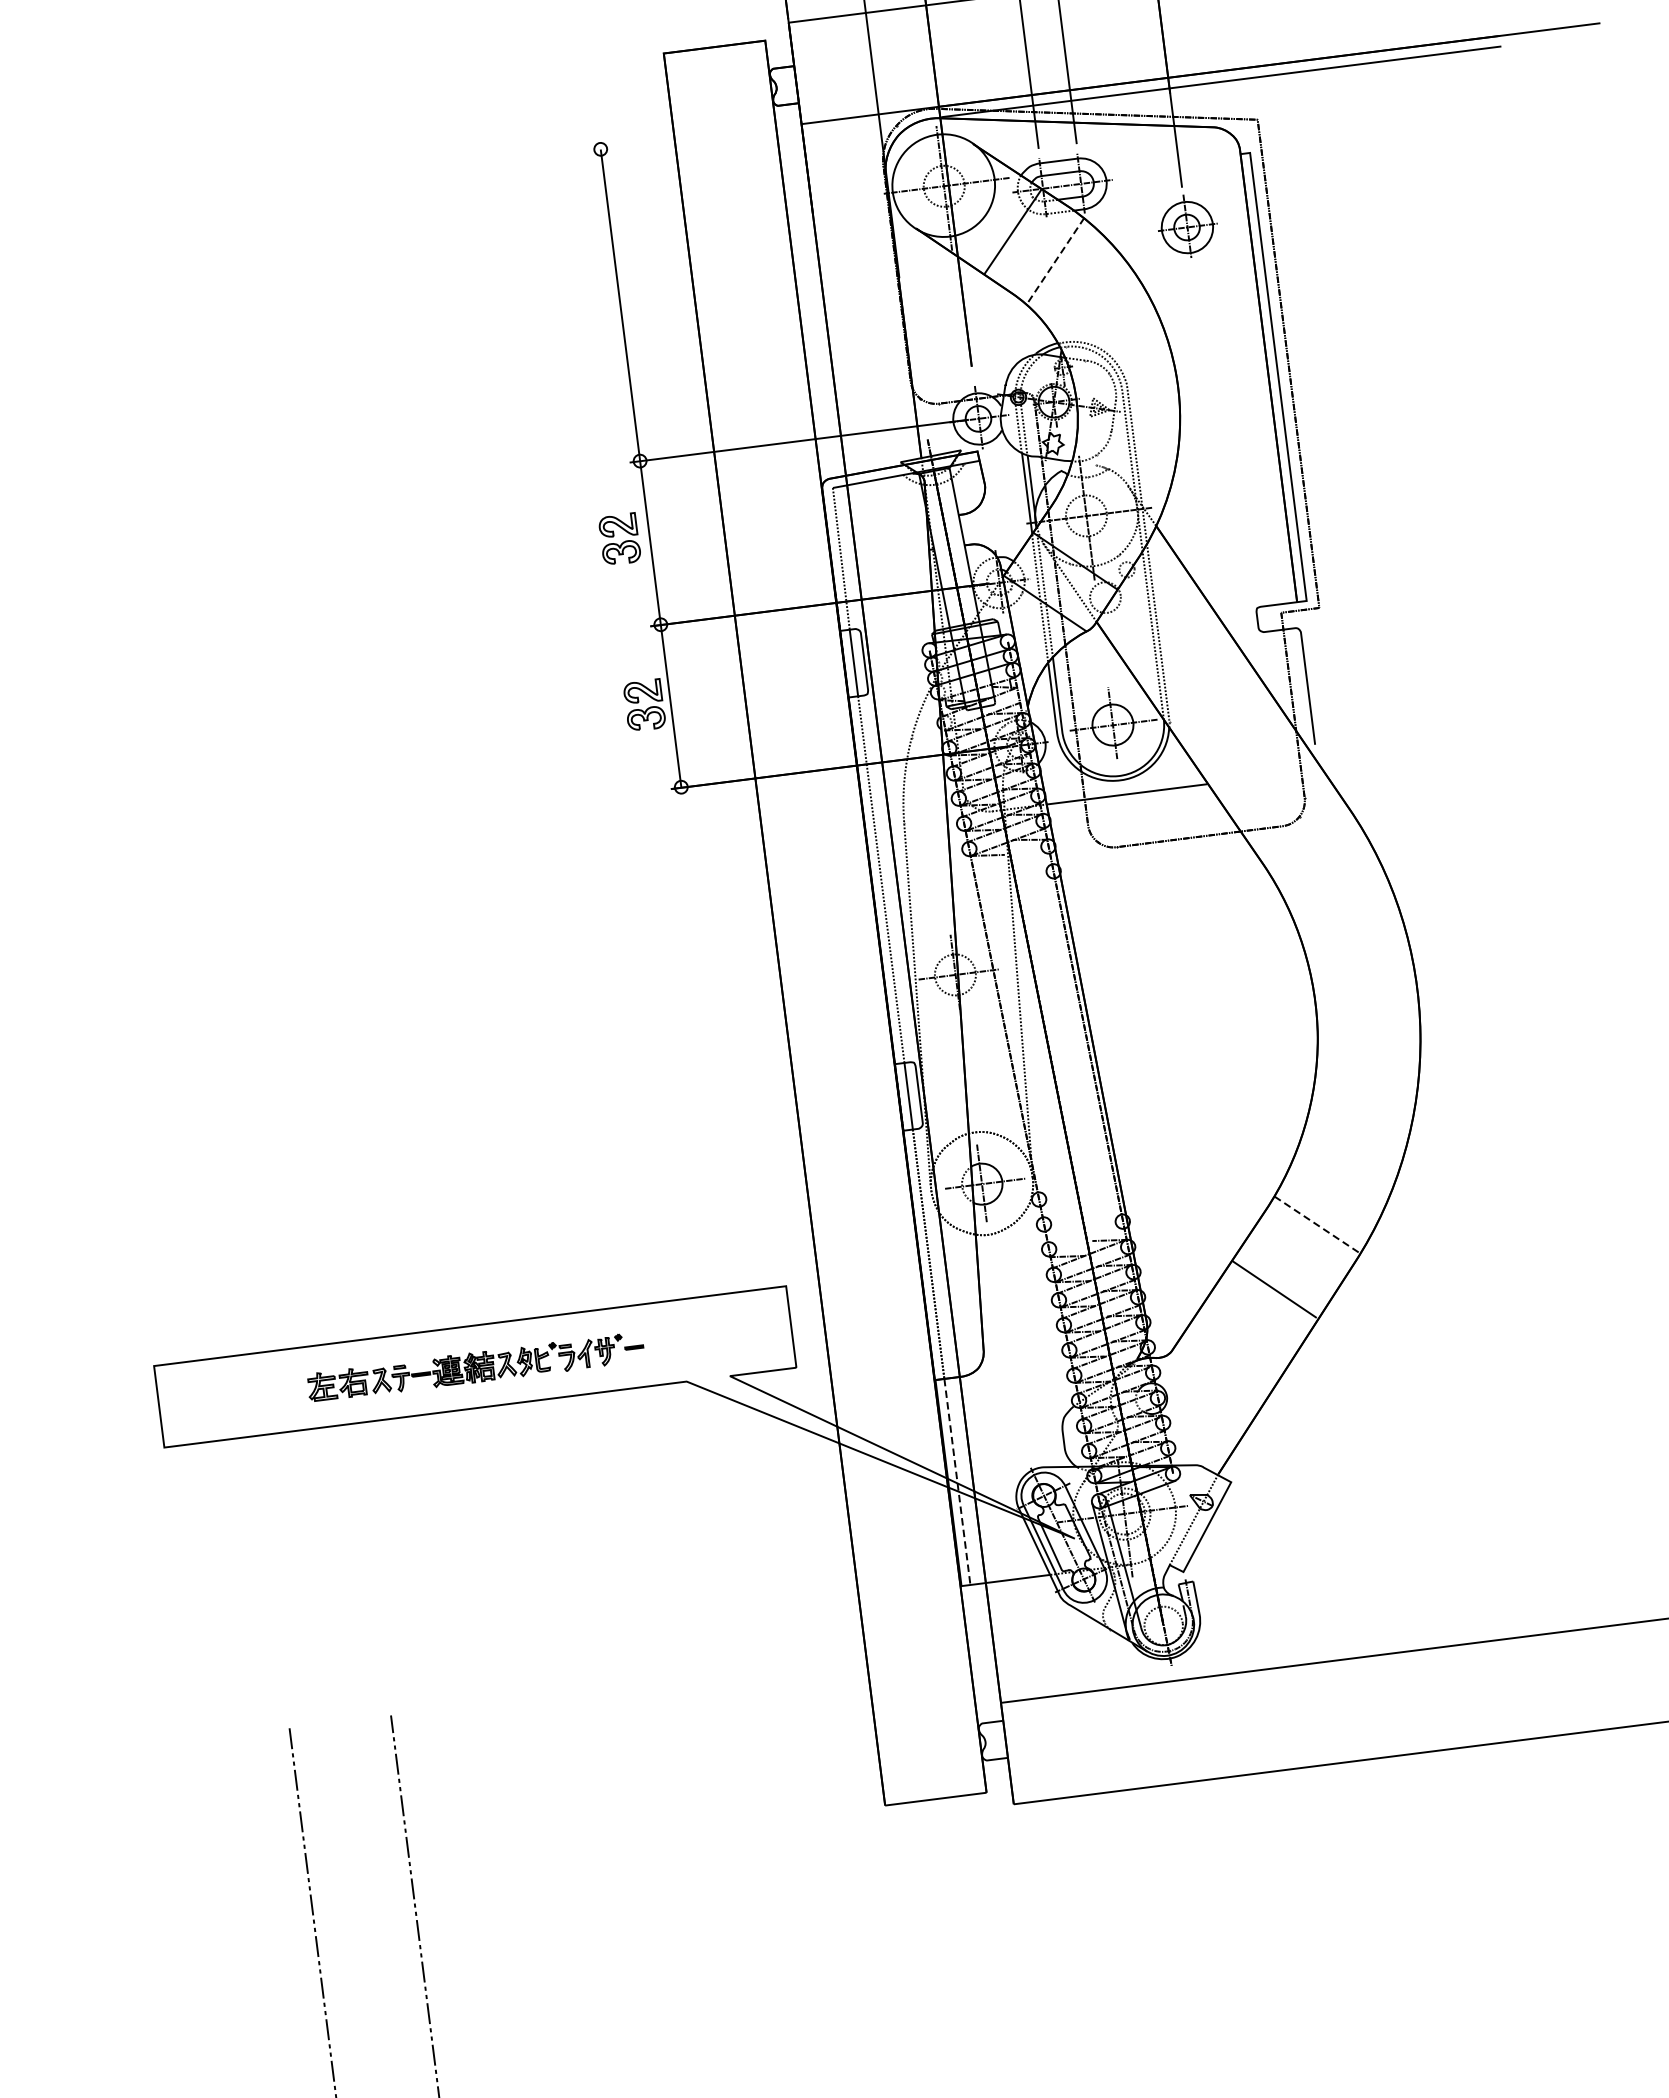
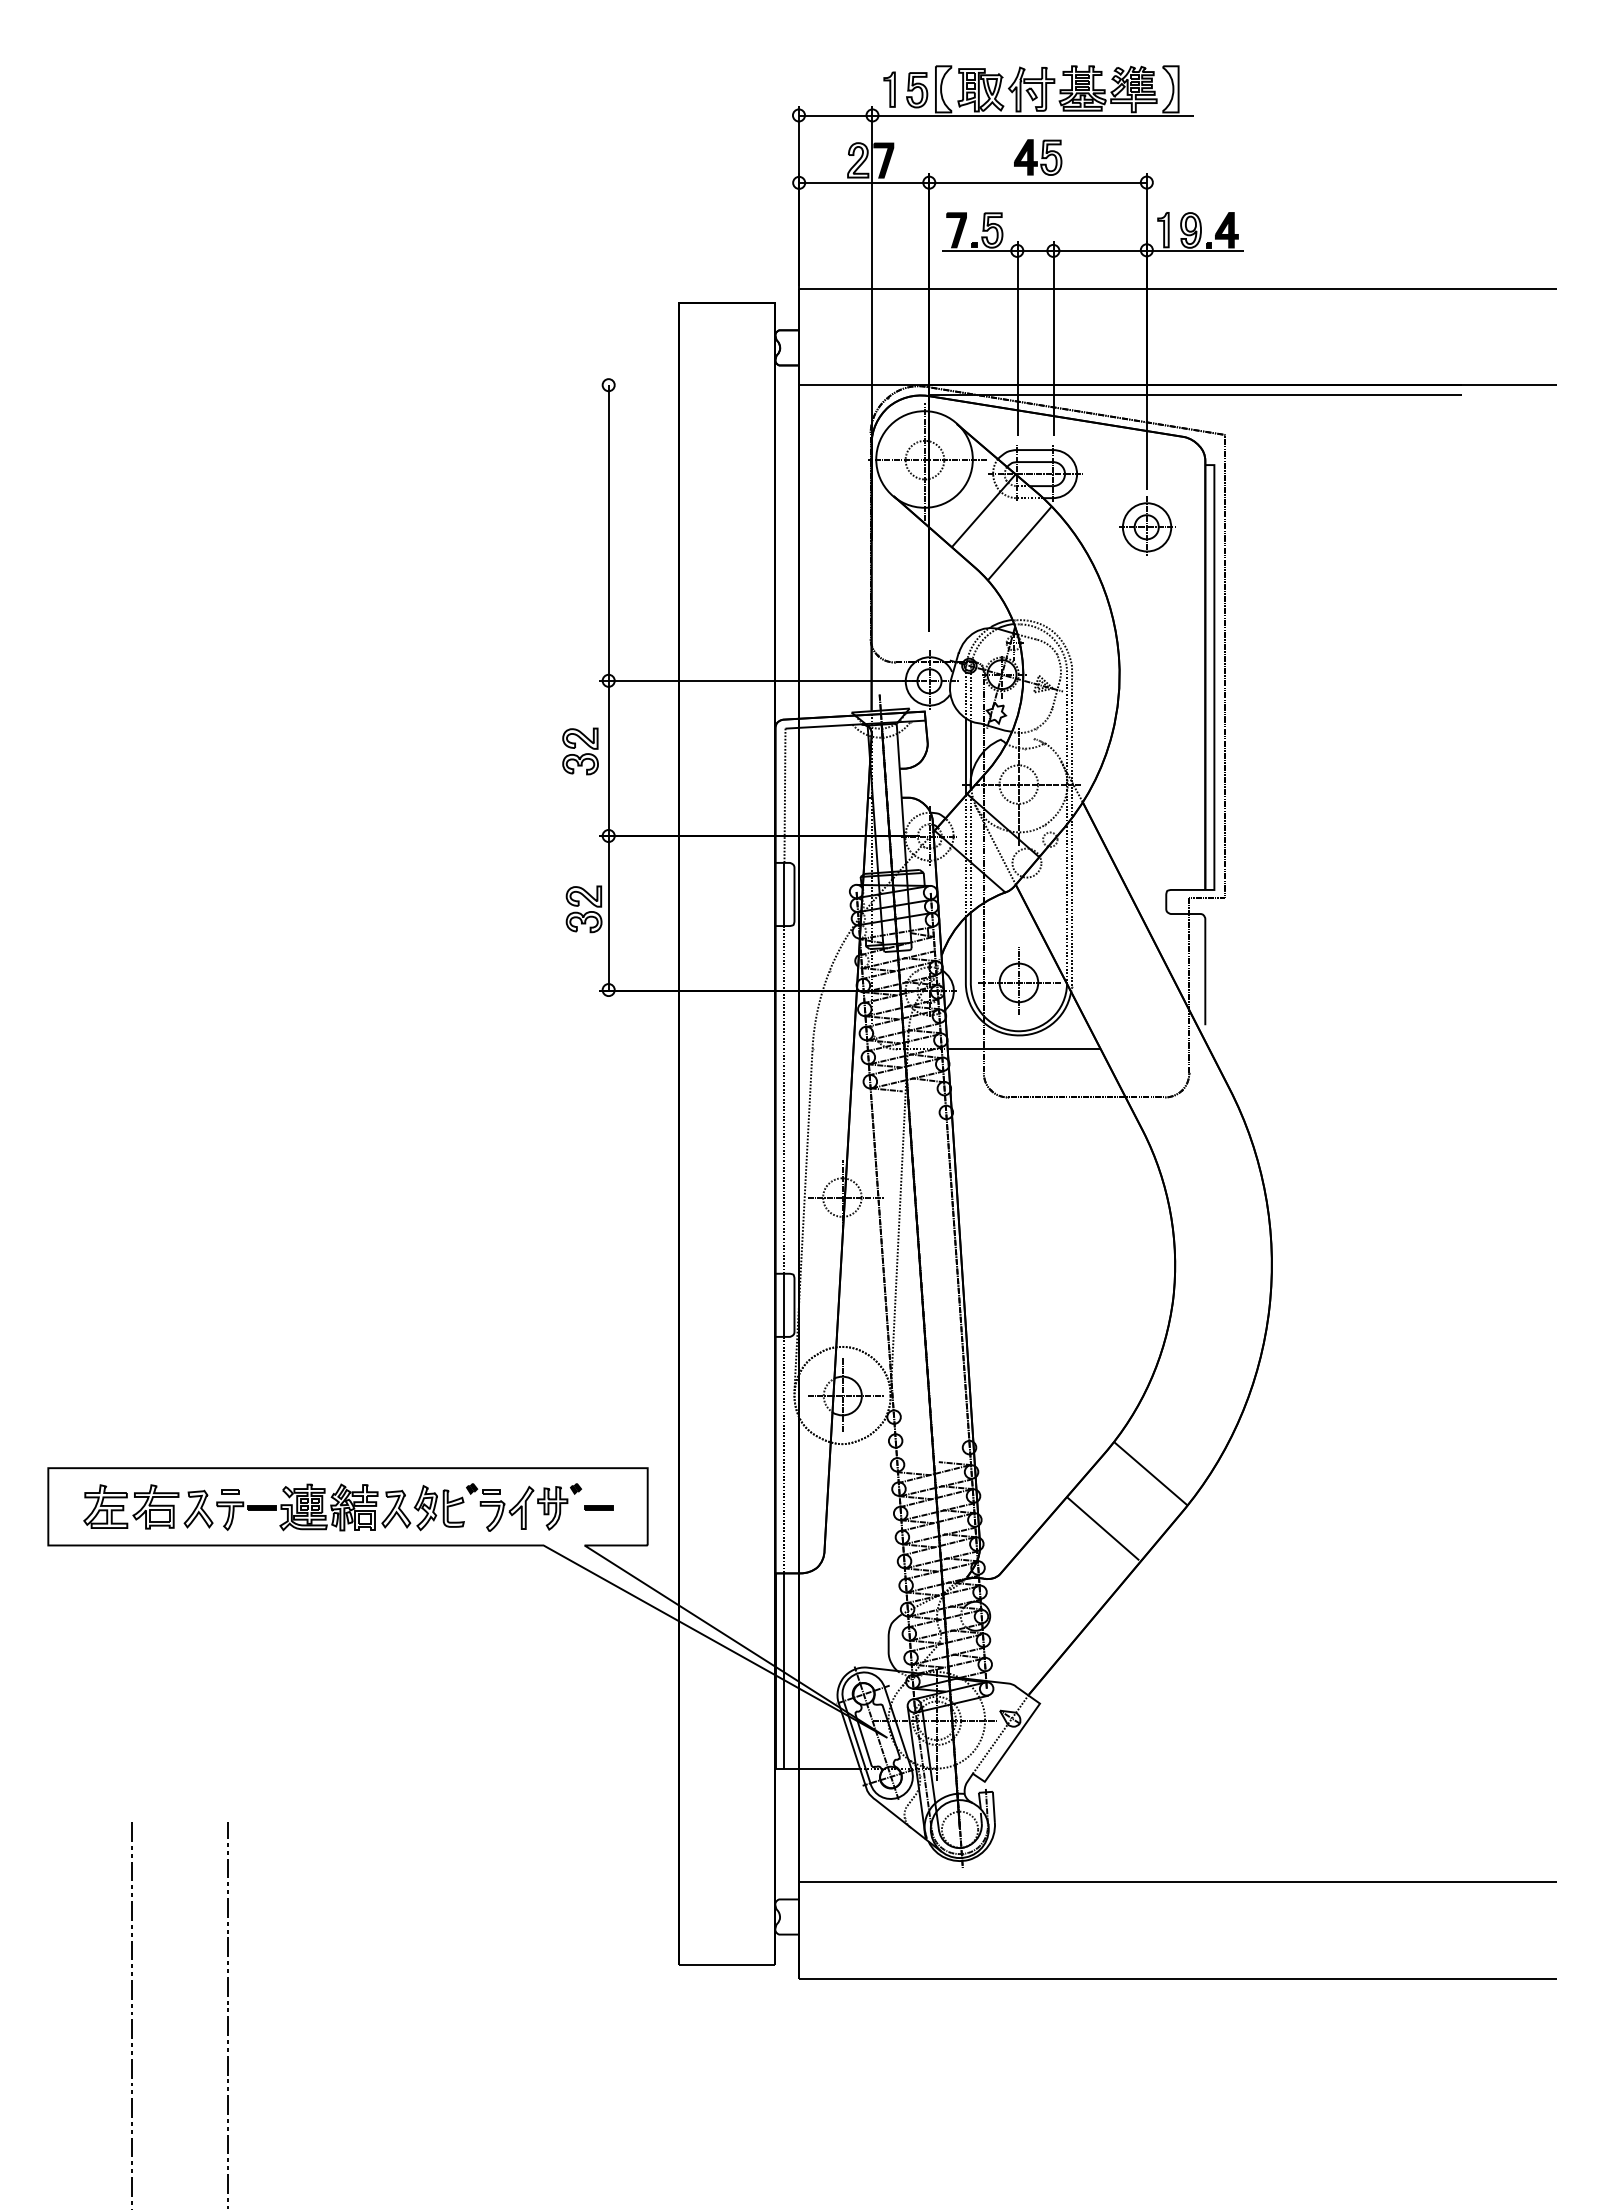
line: (1055, 261) -> (1019, 543), dashed -> solid
line: (1318, 1225) -> (1151, 1474), dashed -> solid
part: (475, 1367) -> (348, 1507), size x1.67
line: (957, 1482) -> (784, 1671), dashed -> solid

